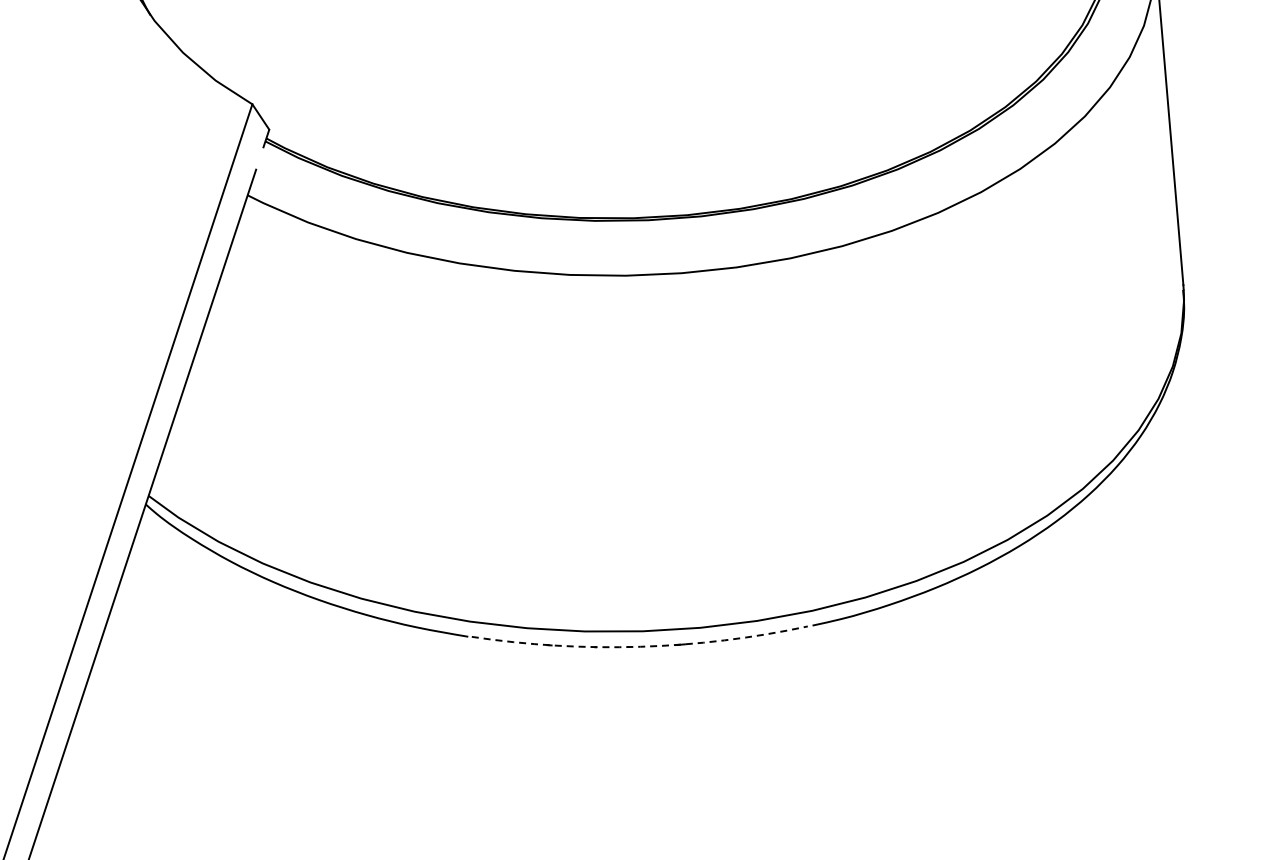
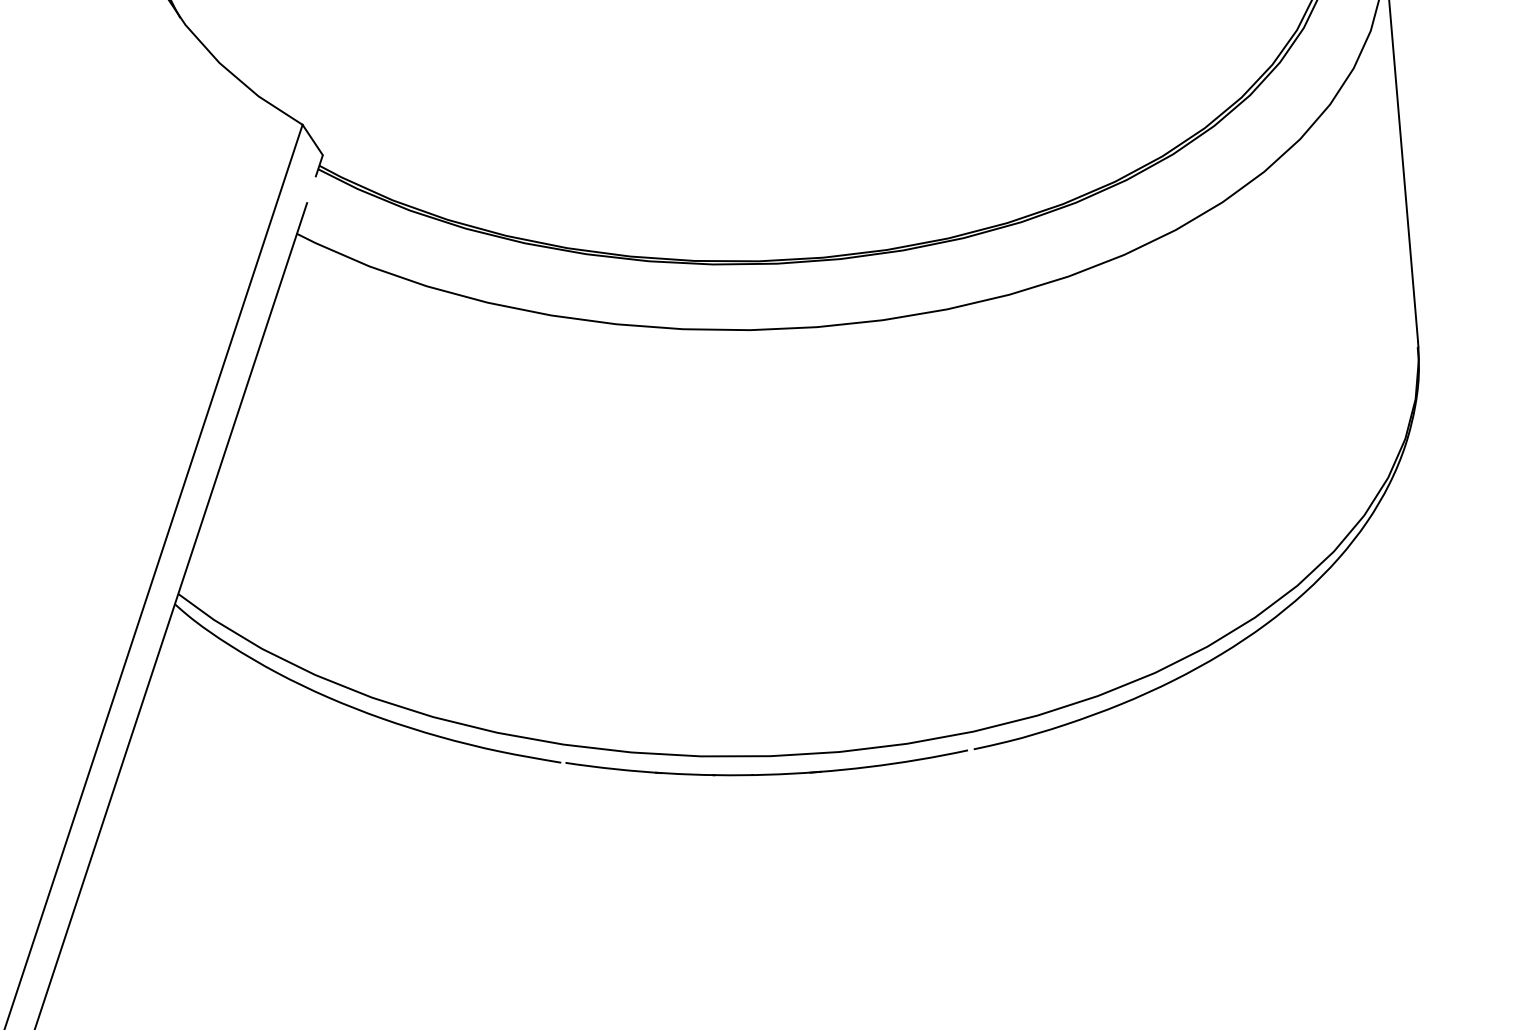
arc: (640, 646) -> (767, 774), dashed -> solid

